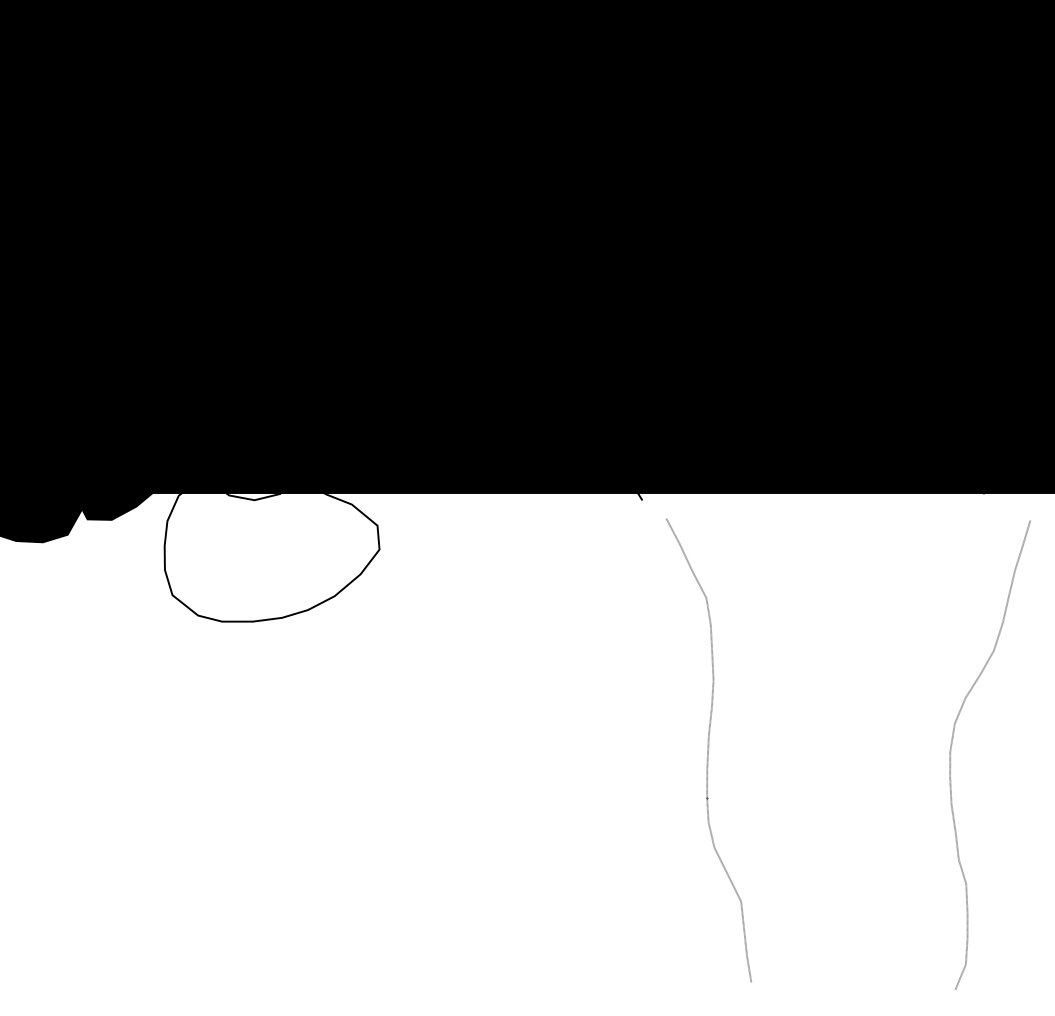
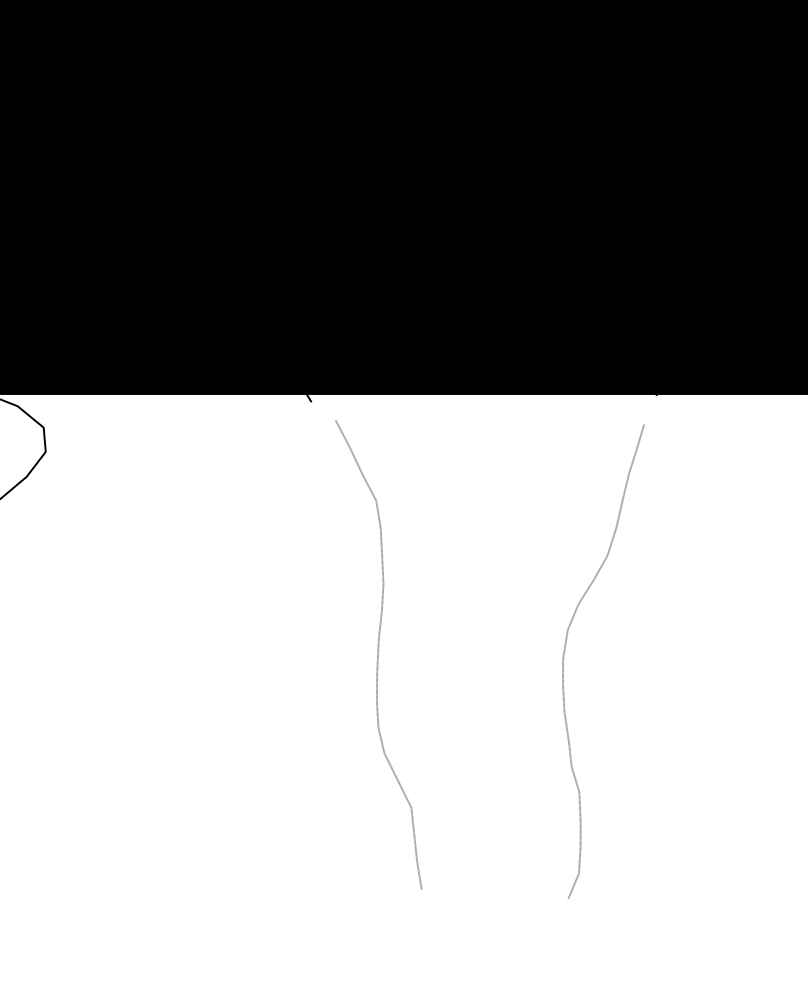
curve: (951, 750) -> (564, 657), moved

